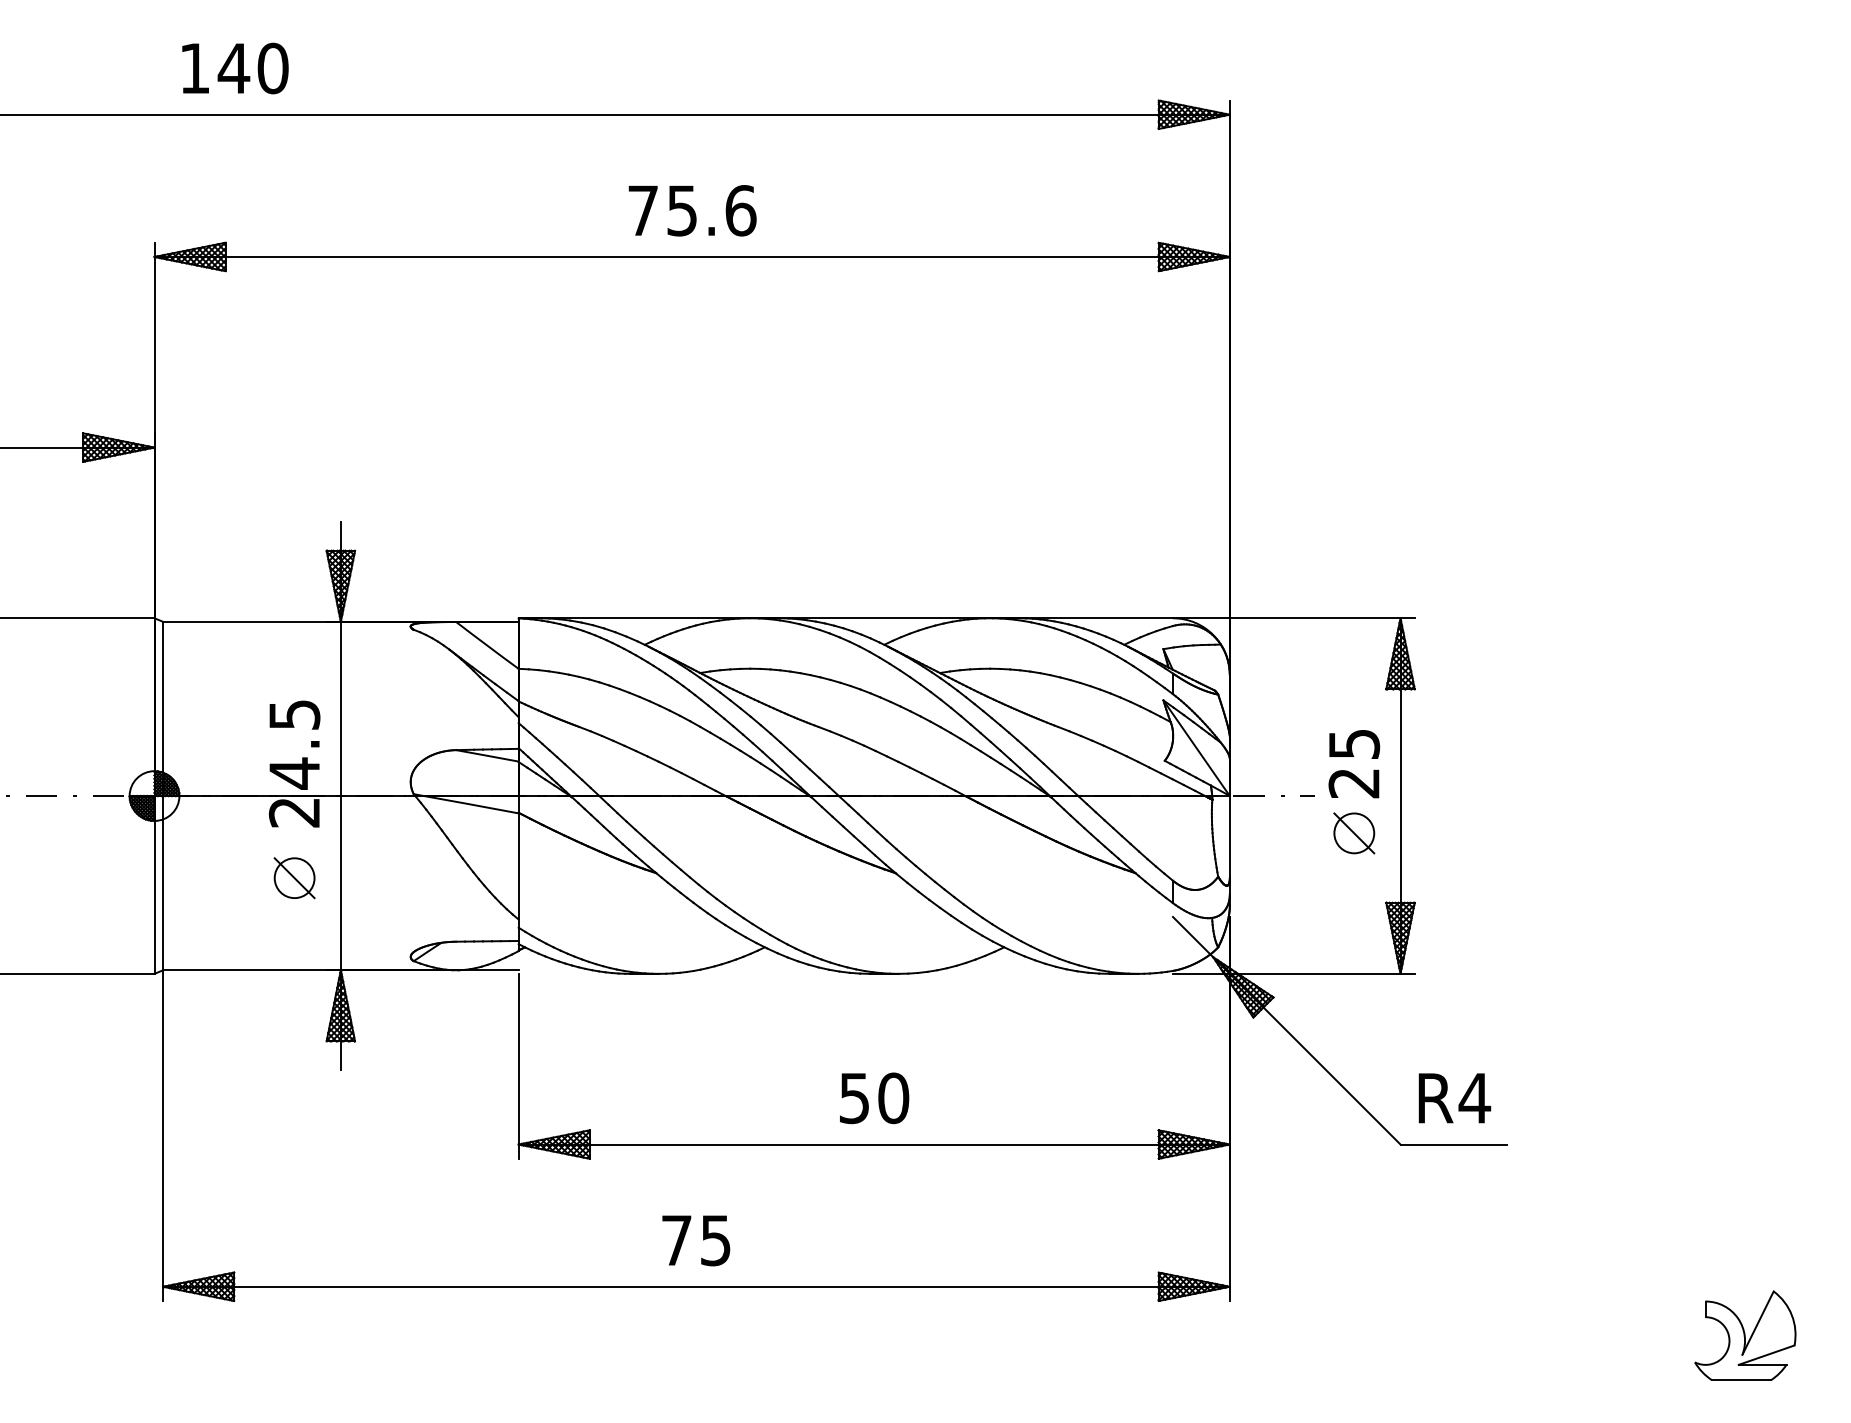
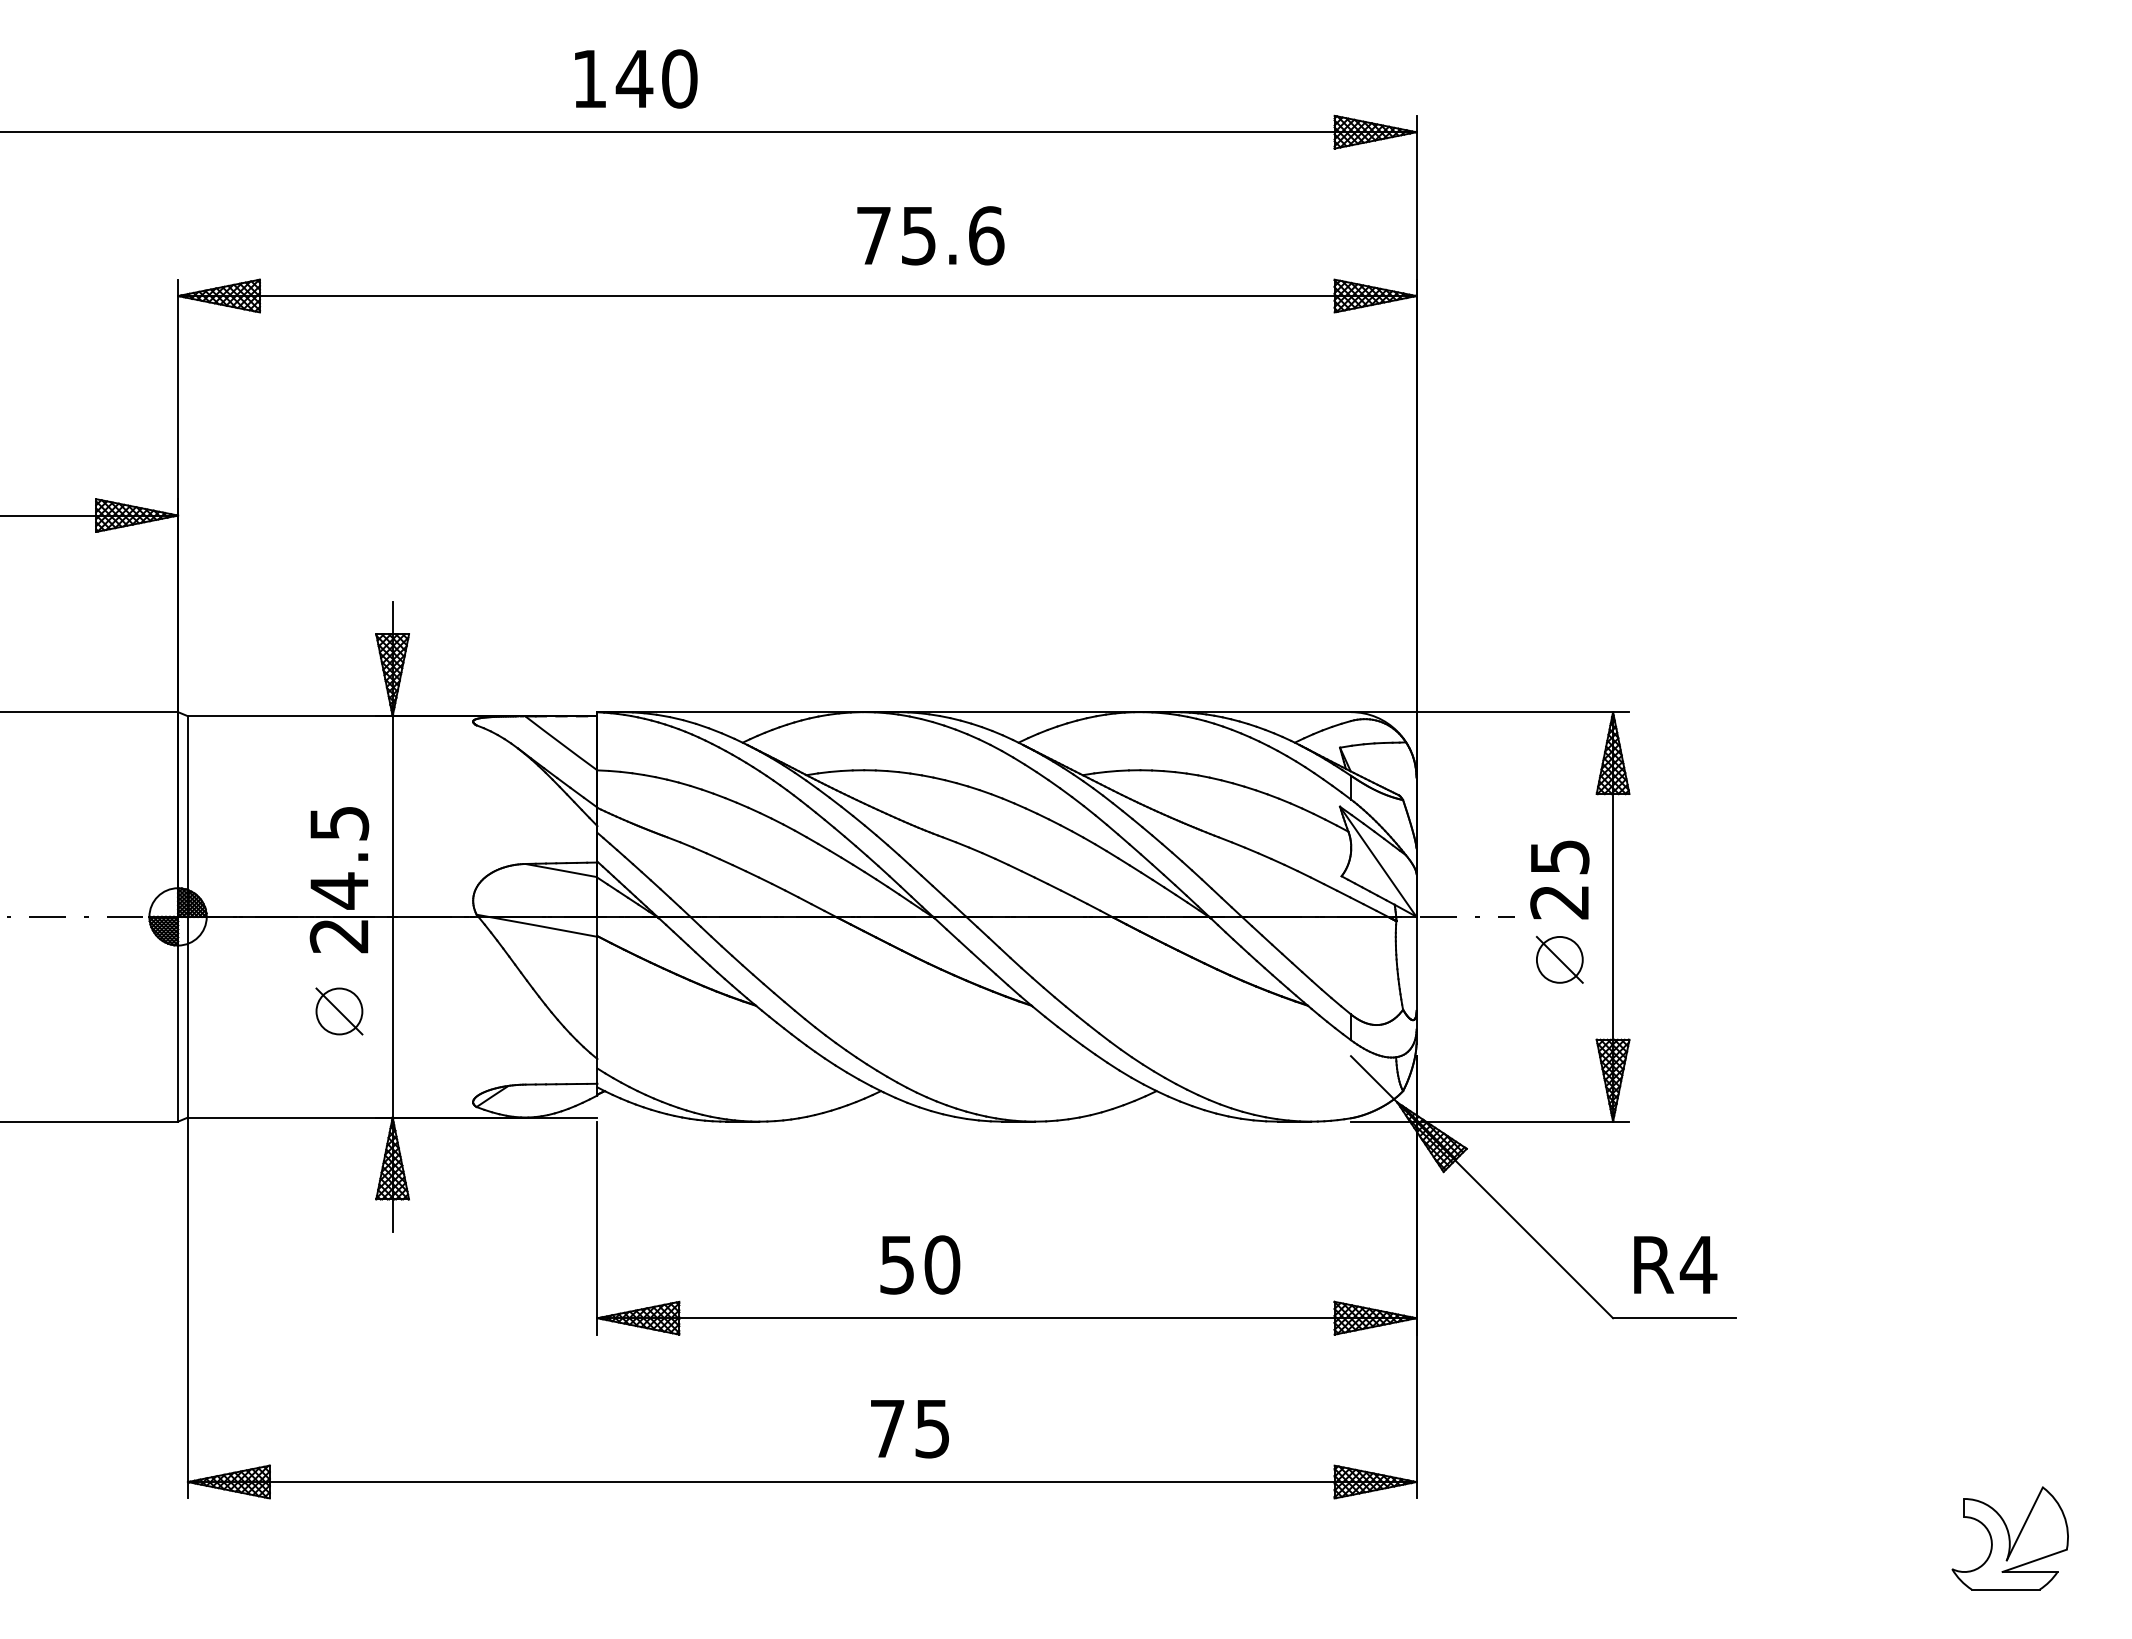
text: (235, 68) -> (636, 78), moved
text: (692, 210) -> (930, 235), moved
text: (874, 1097) -> (920, 1264), moved
text: (695, 1241) -> (909, 1429), moved

